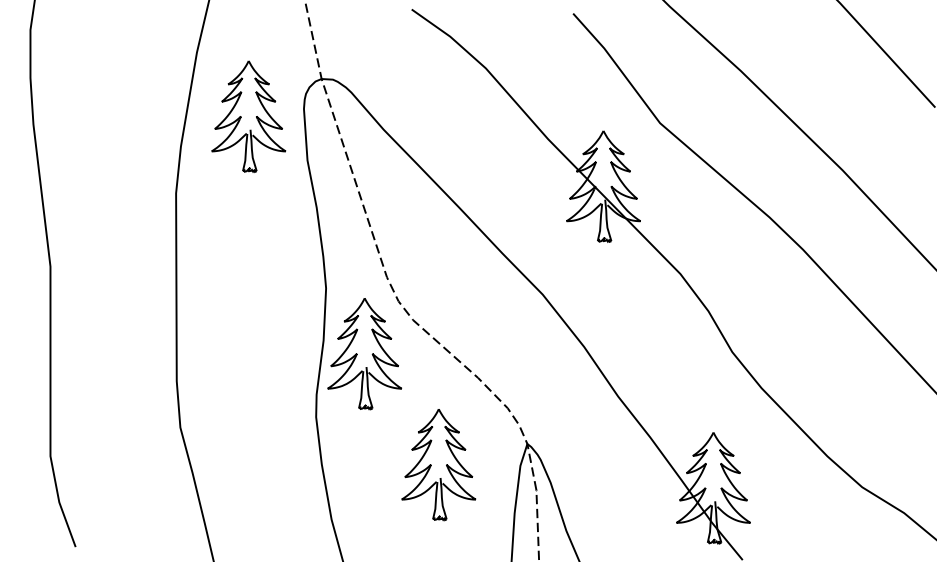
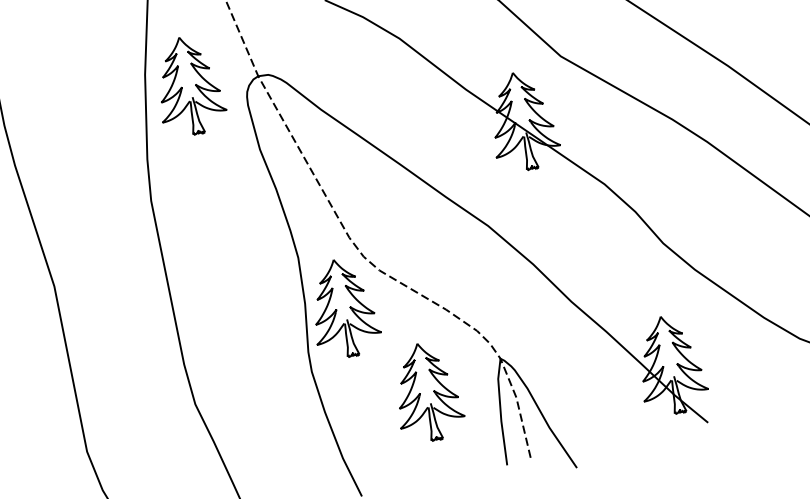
part: (248, 116) -> (188, 85), moved

